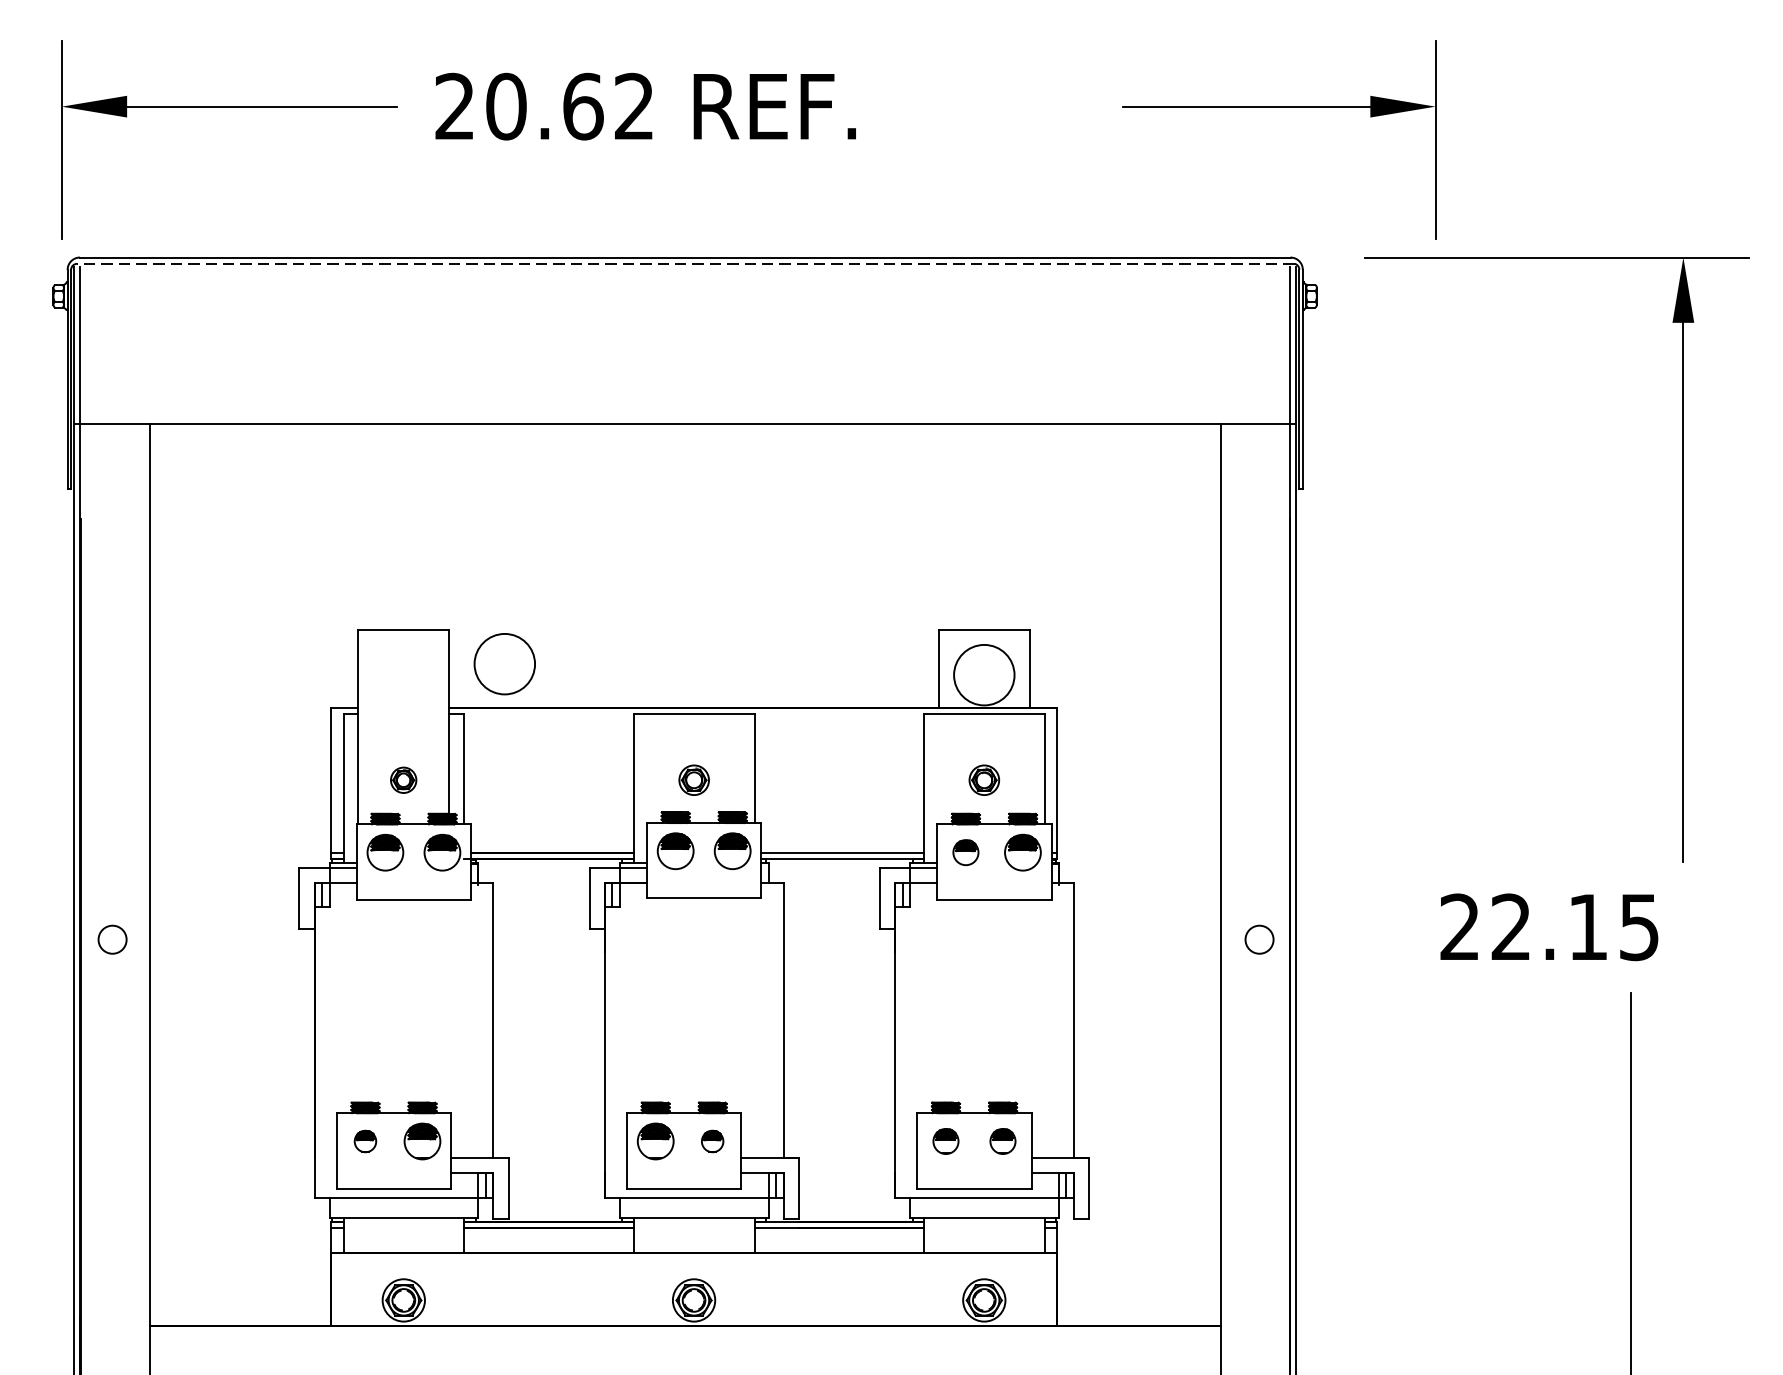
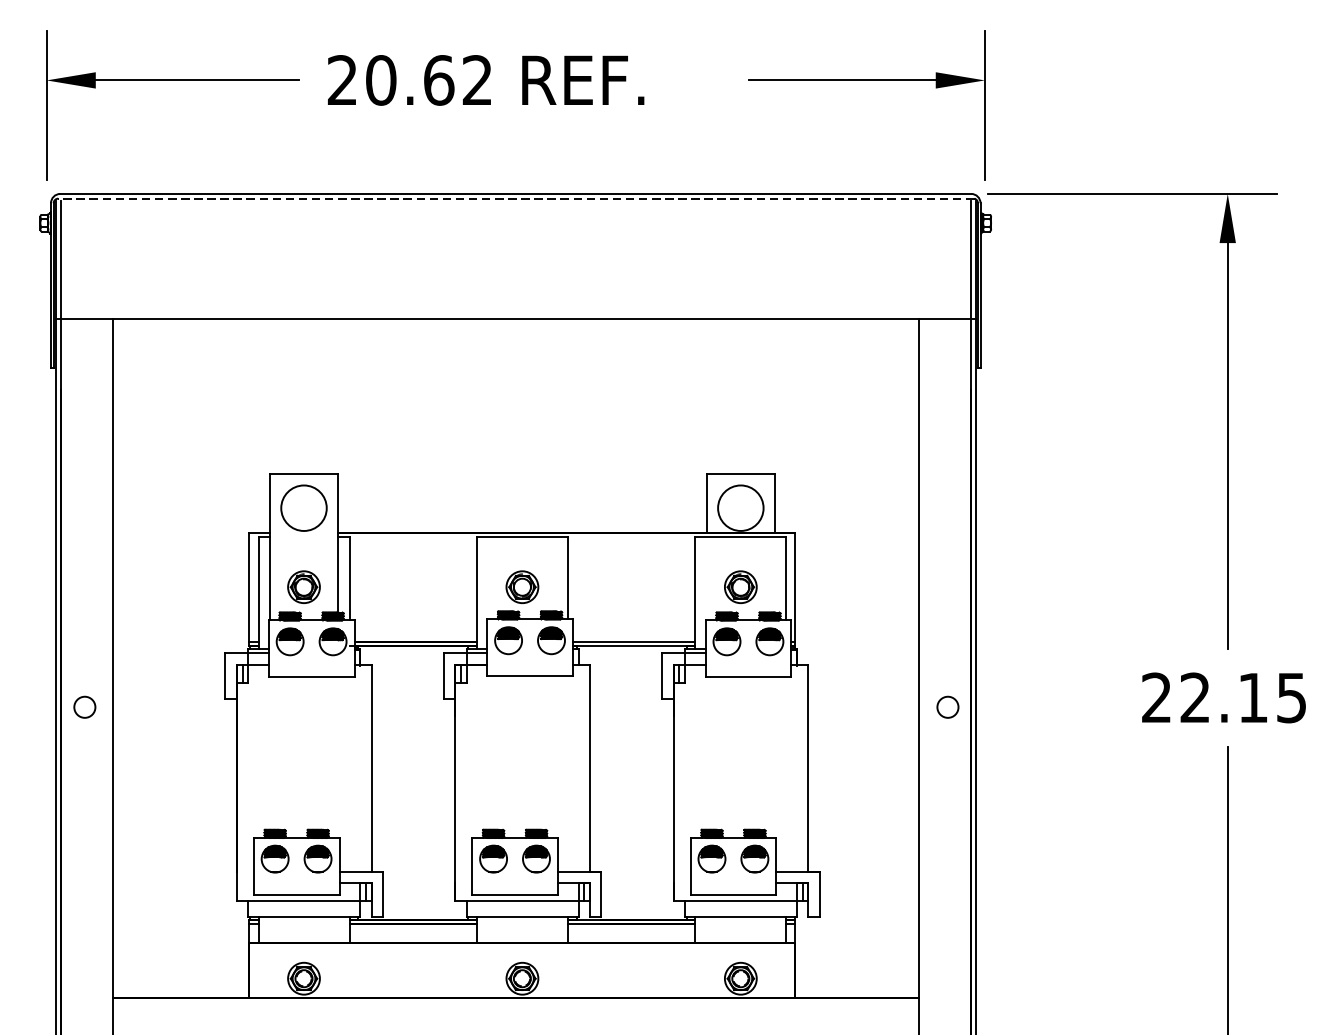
part: (1279, 107) -> (867, 81), moved
part: (1682, 559) -> (1227, 421), moved
circle: (504, 664) -> (303, 508), moved
part: (403, 780) -> (303, 587), size x1.67
part: (694, 780) -> (522, 587), size x1.43
part: (984, 780) -> (740, 587), size x1.43
part: (965, 852) -> (726, 641), size x1.43
text: (1549, 927) -> (1224, 698), moved
part: (365, 1141) -> (275, 859), size x1.67
part: (712, 1141) -> (536, 859), size x1.67
part: (945, 1141) -> (711, 859), size x1.43
part: (1002, 1141) -> (754, 859), size x1.43

